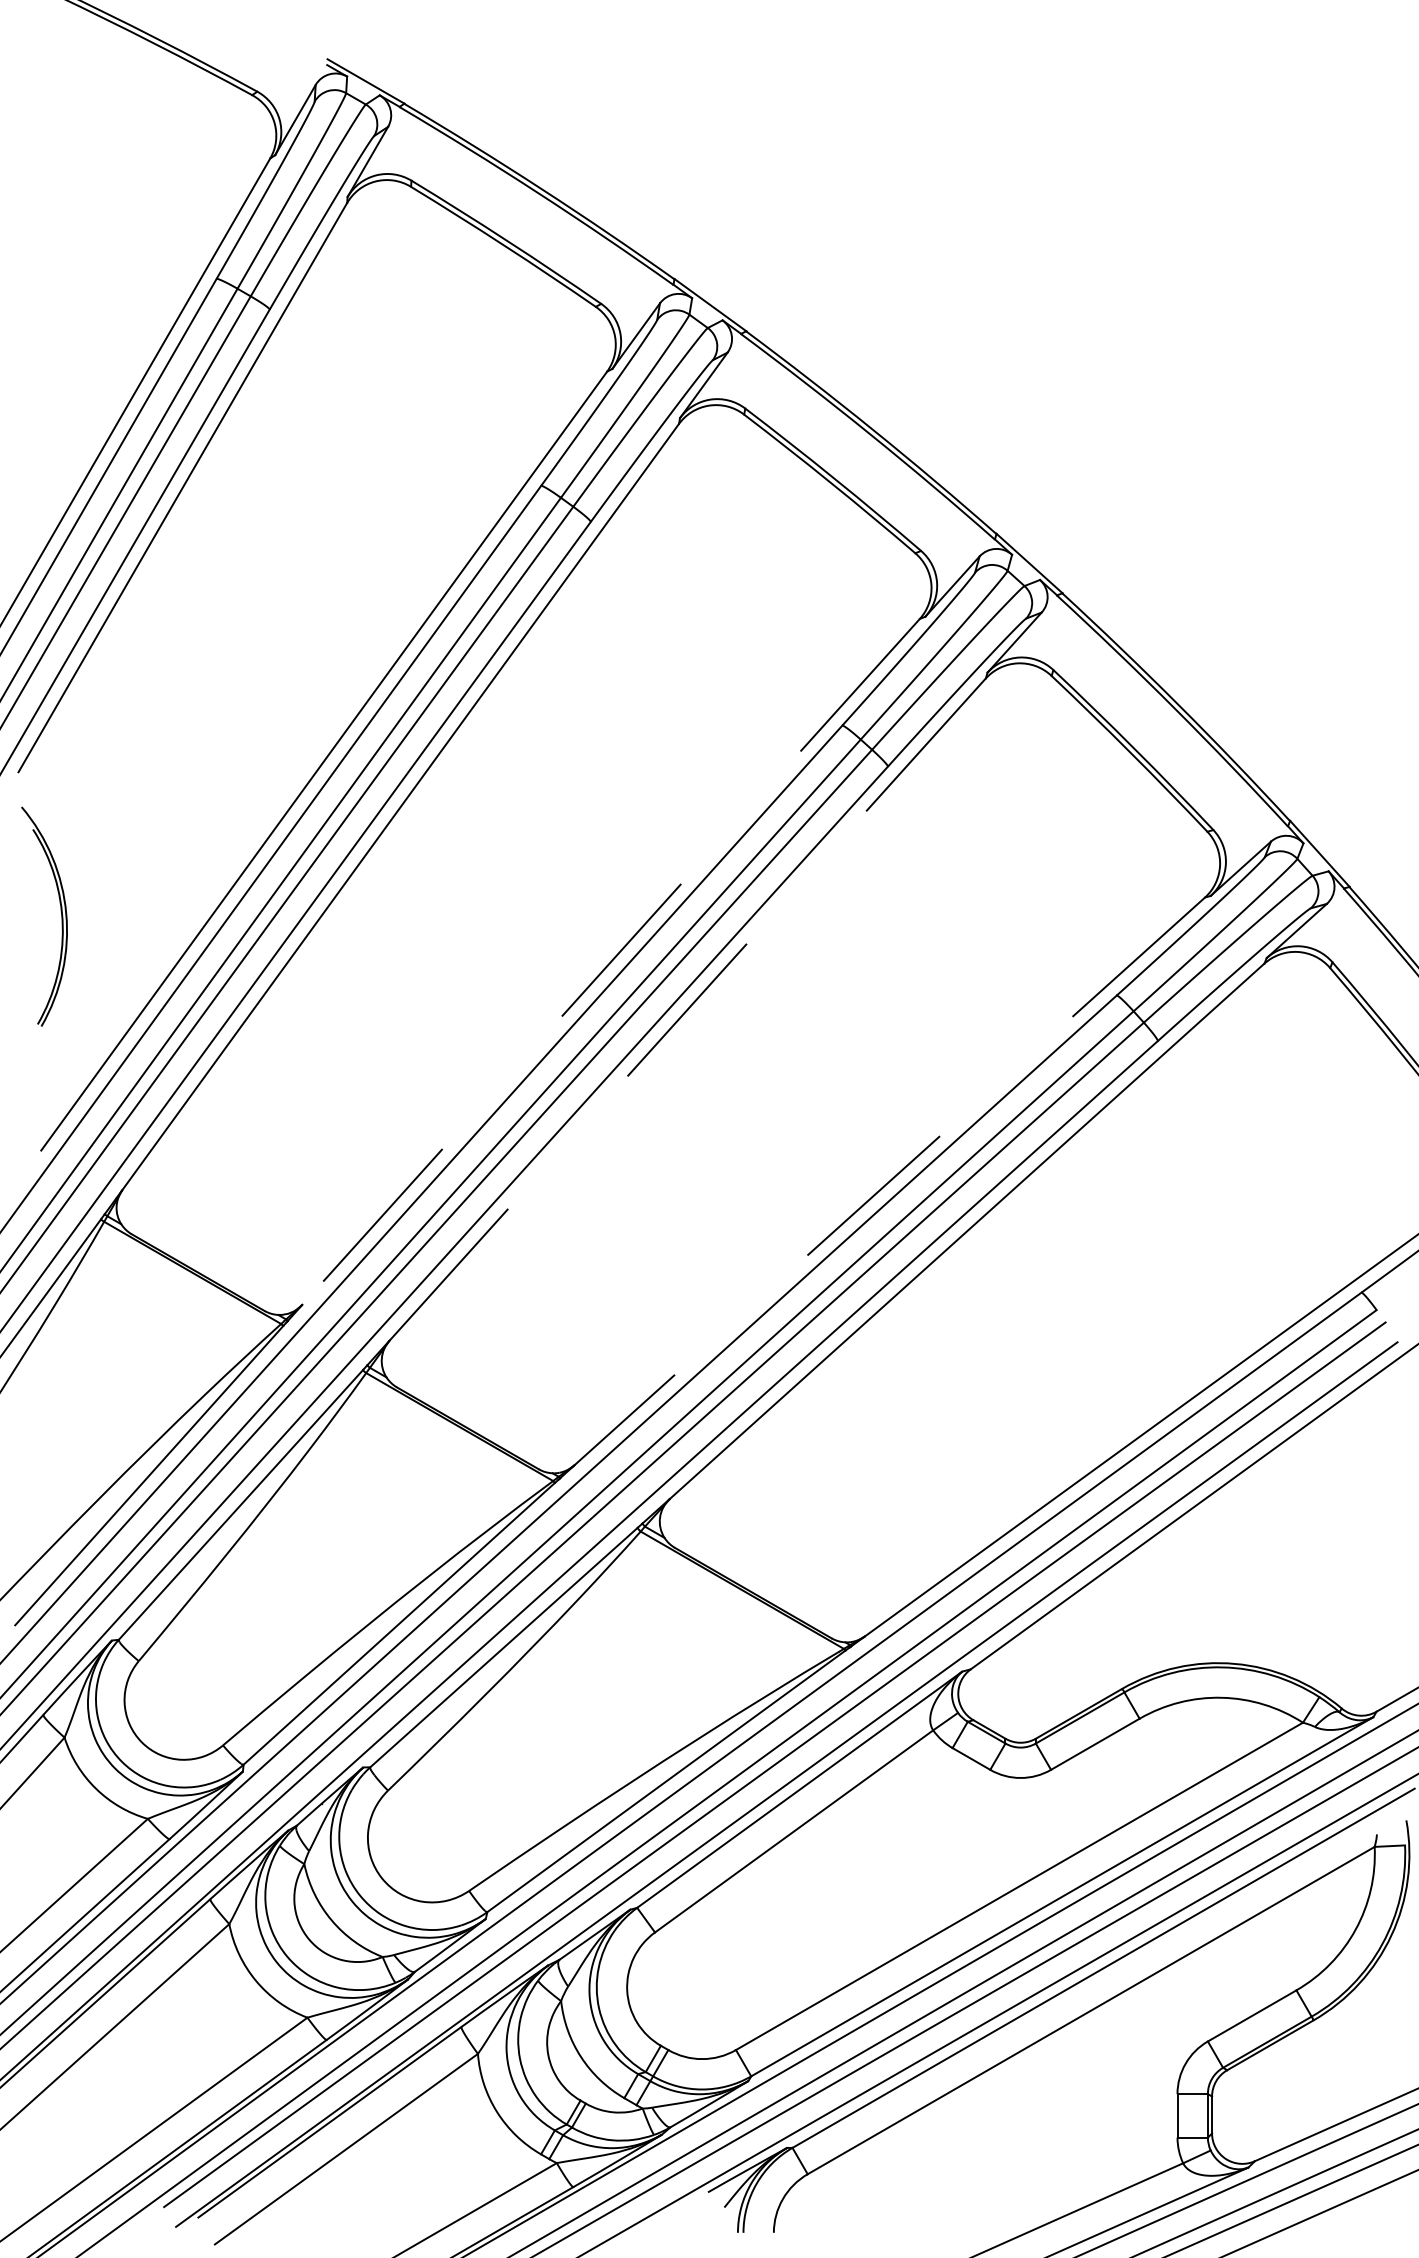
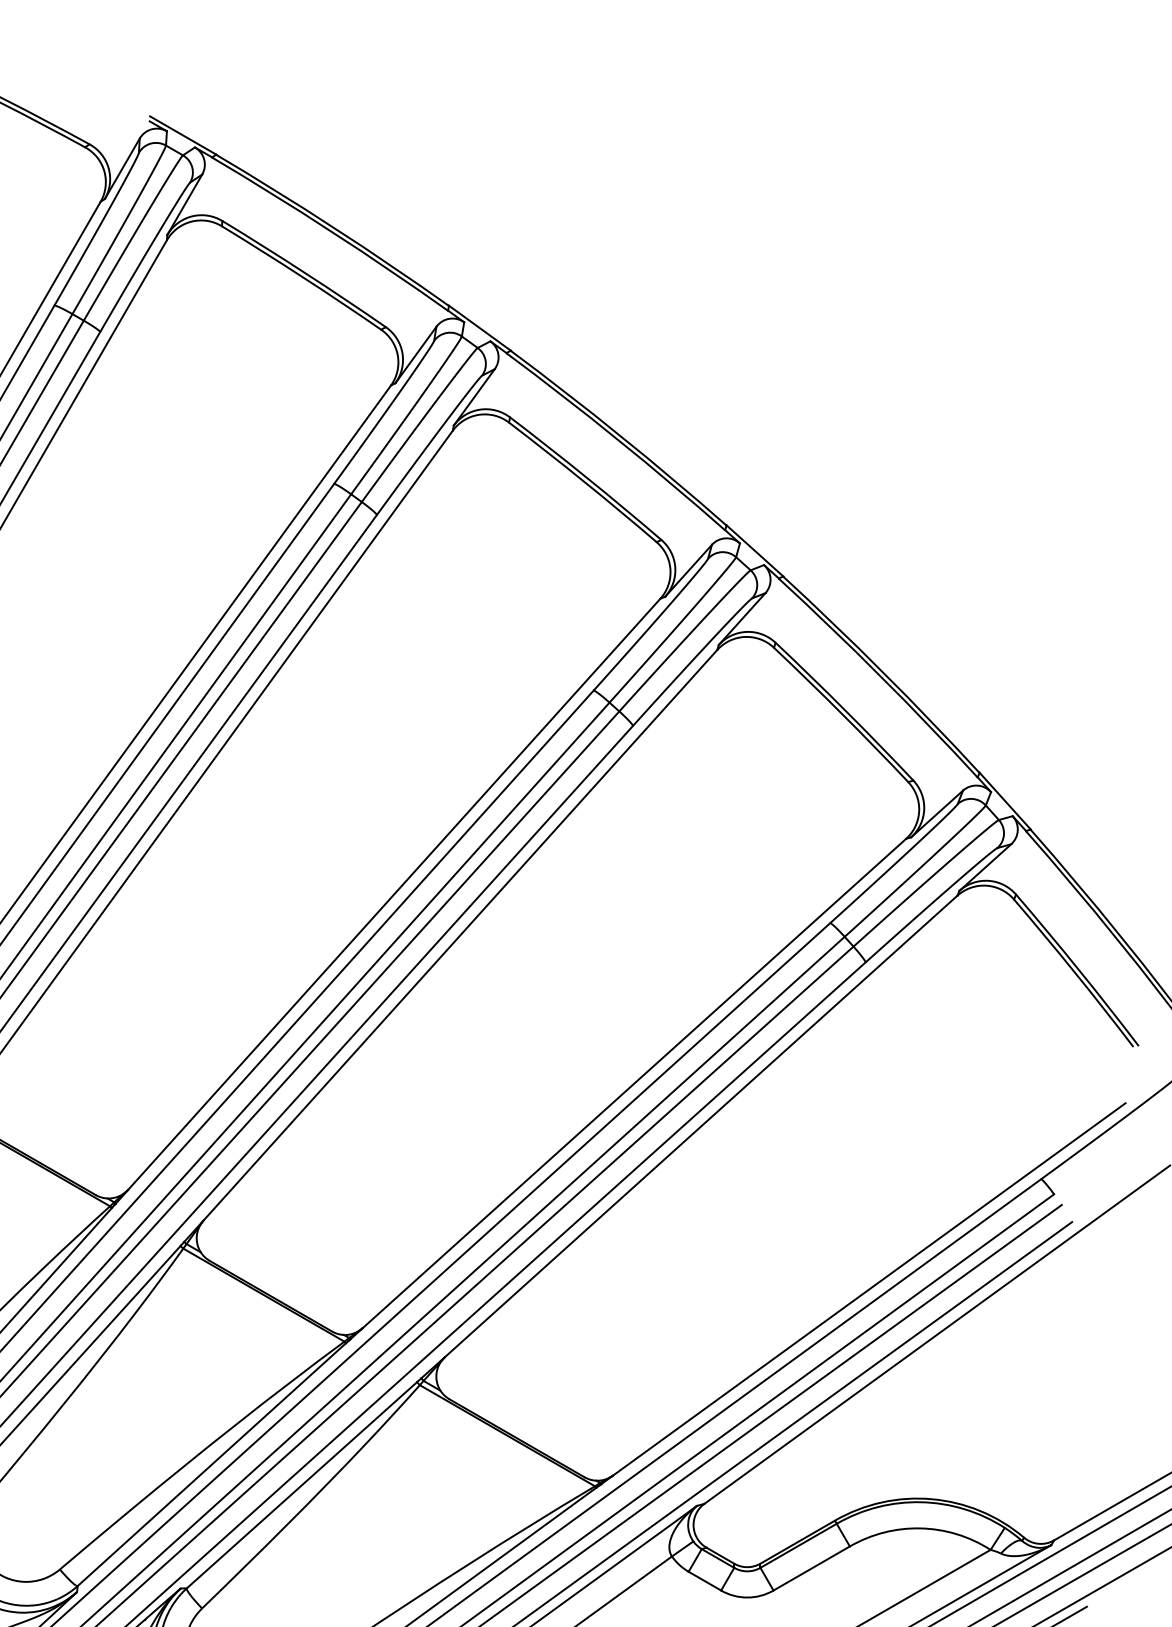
line: (611, 961) -> (394, 893), dashed -> solid
line: (687, 1010) -> (460, 936), dashed -> solid
line: (889, 1181) -> (634, 1083), dashed -> solid

